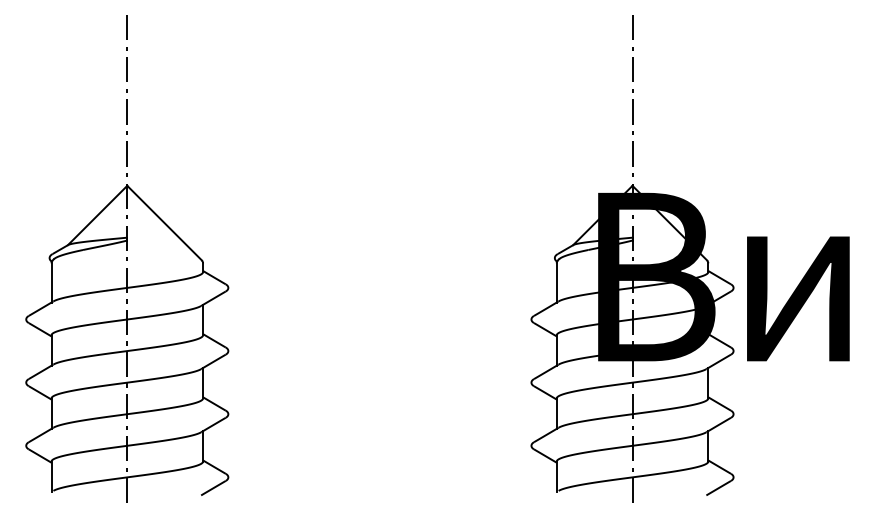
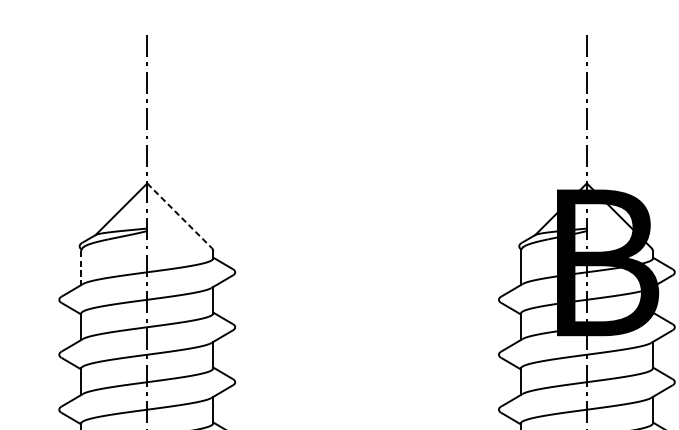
line: (164, 223) -> (179, 216), solid -> dashed
line: (51, 282) -> (81, 267), solid -> dashed

